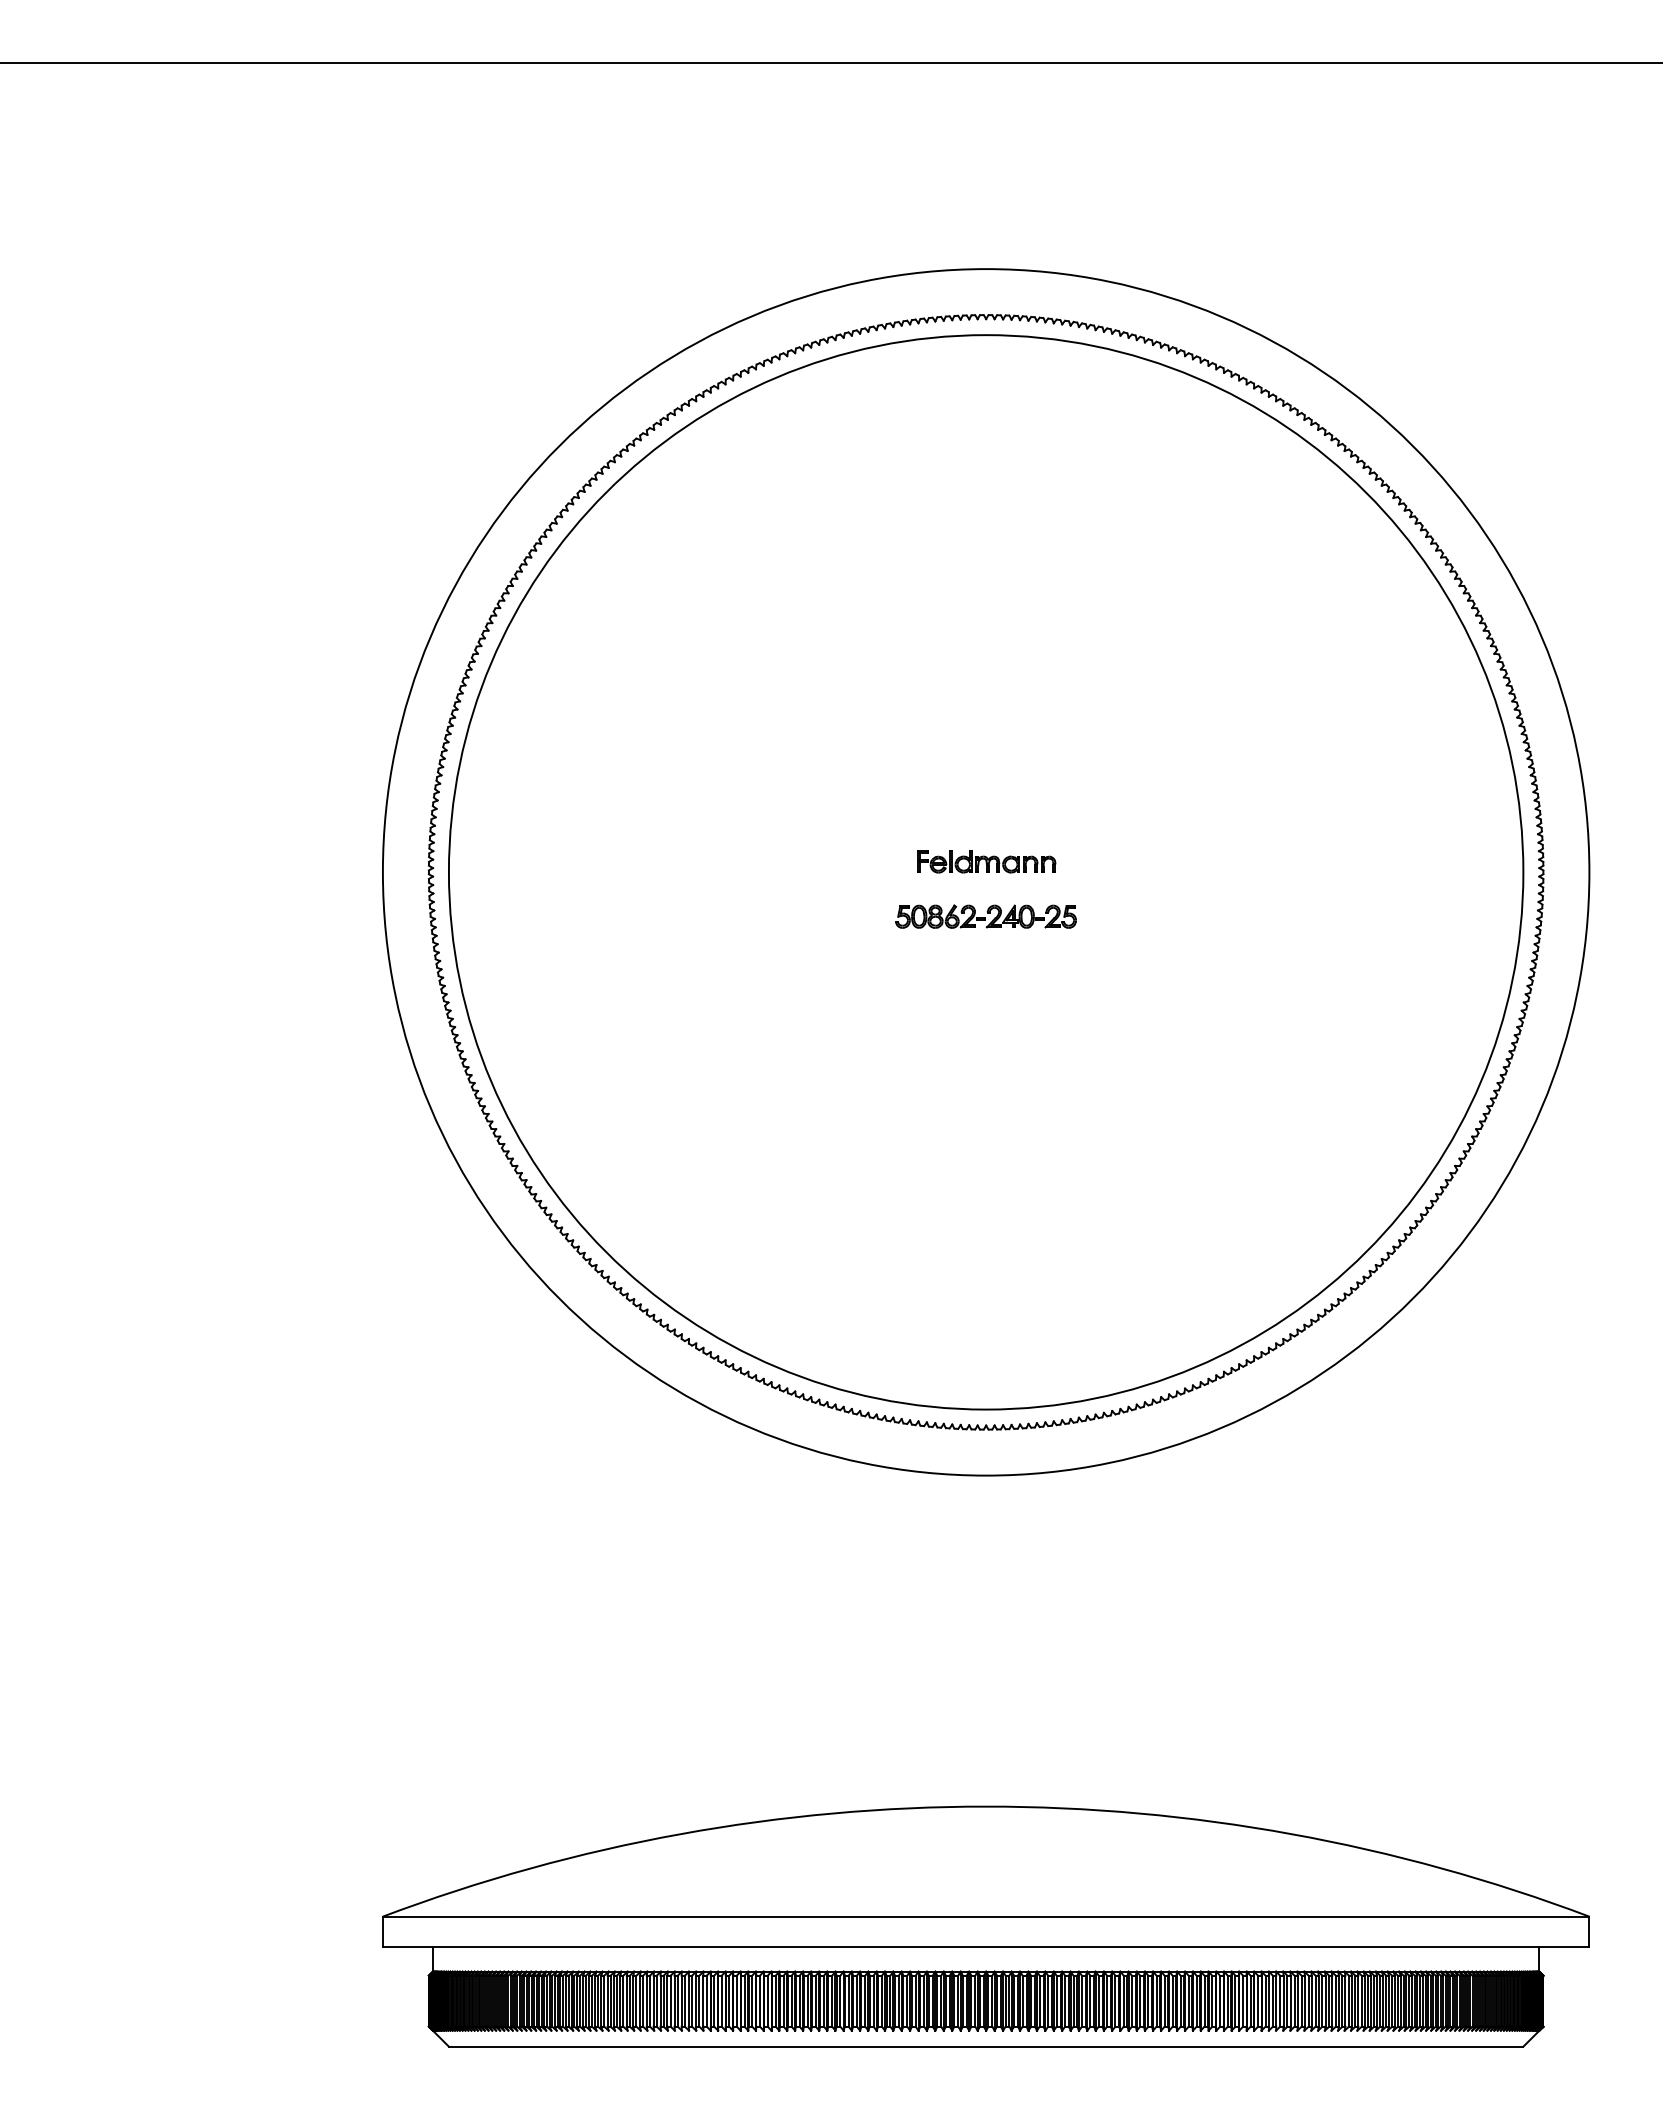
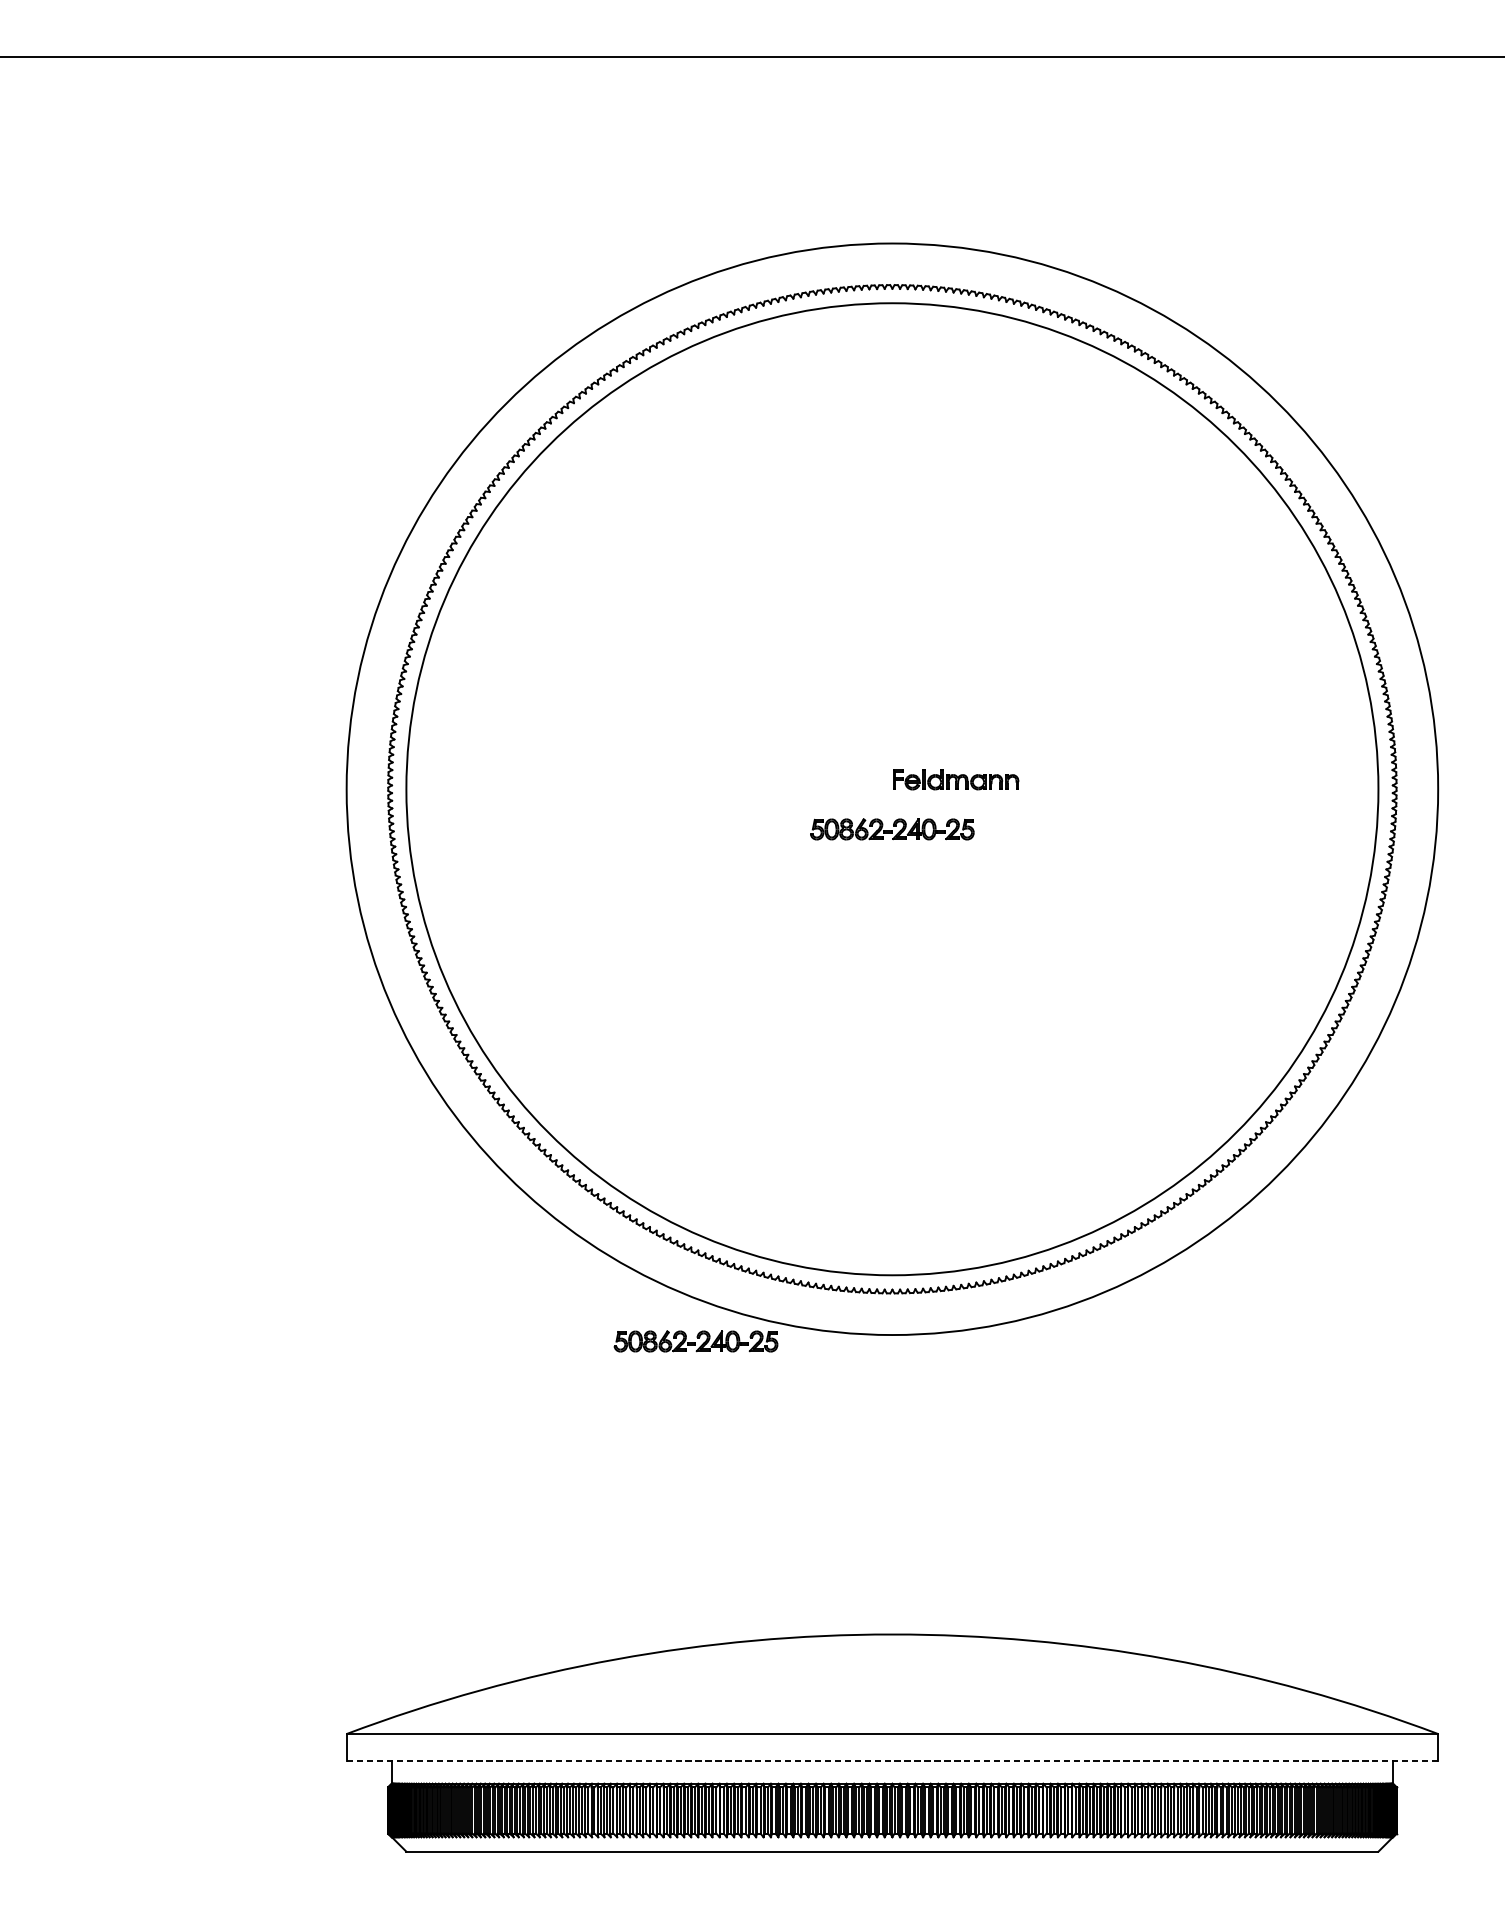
part: (986, 861) -> (956, 779), moved
part: (768, 1482) -> (695, 1341), added
line: (985, 1946) -> (891, 1761), solid -> dashed

